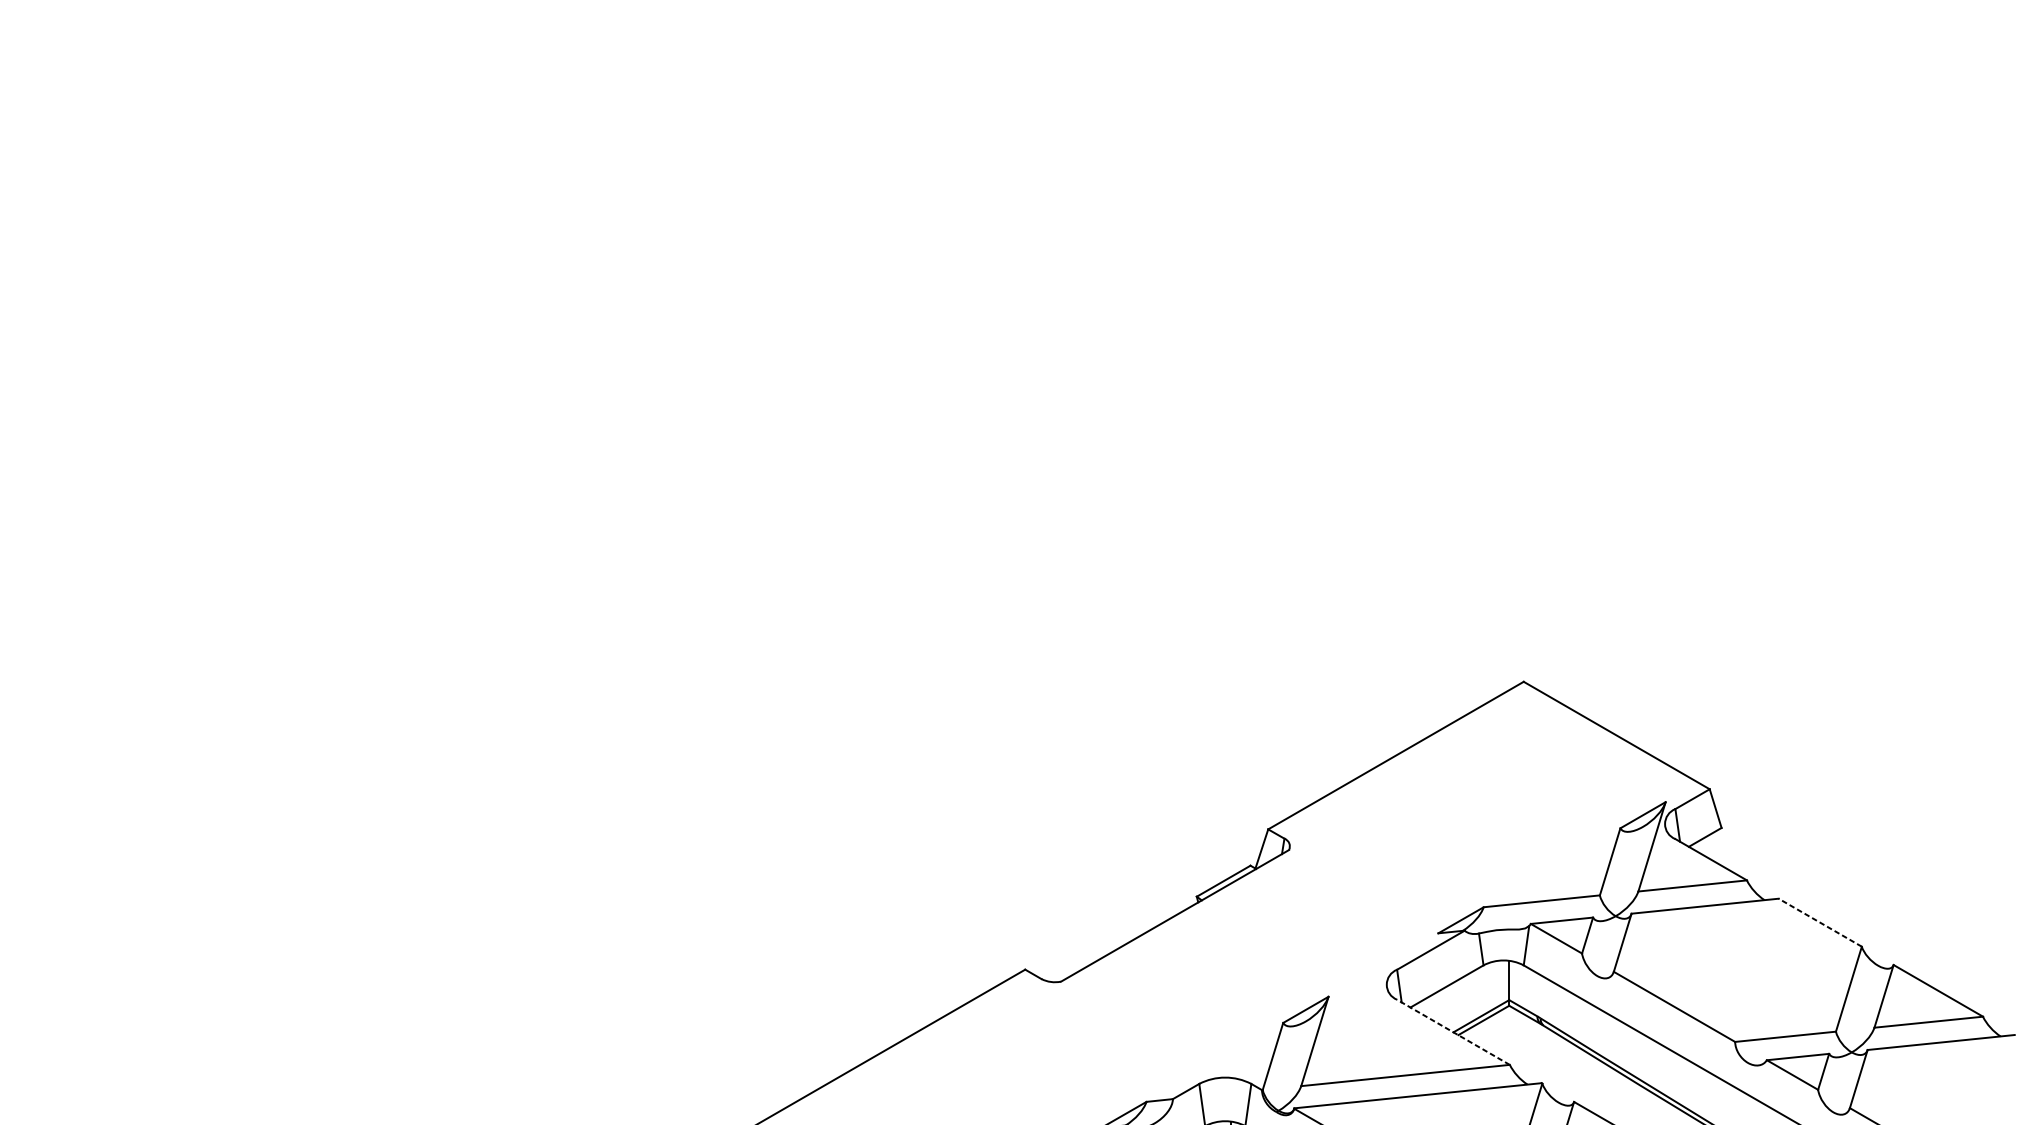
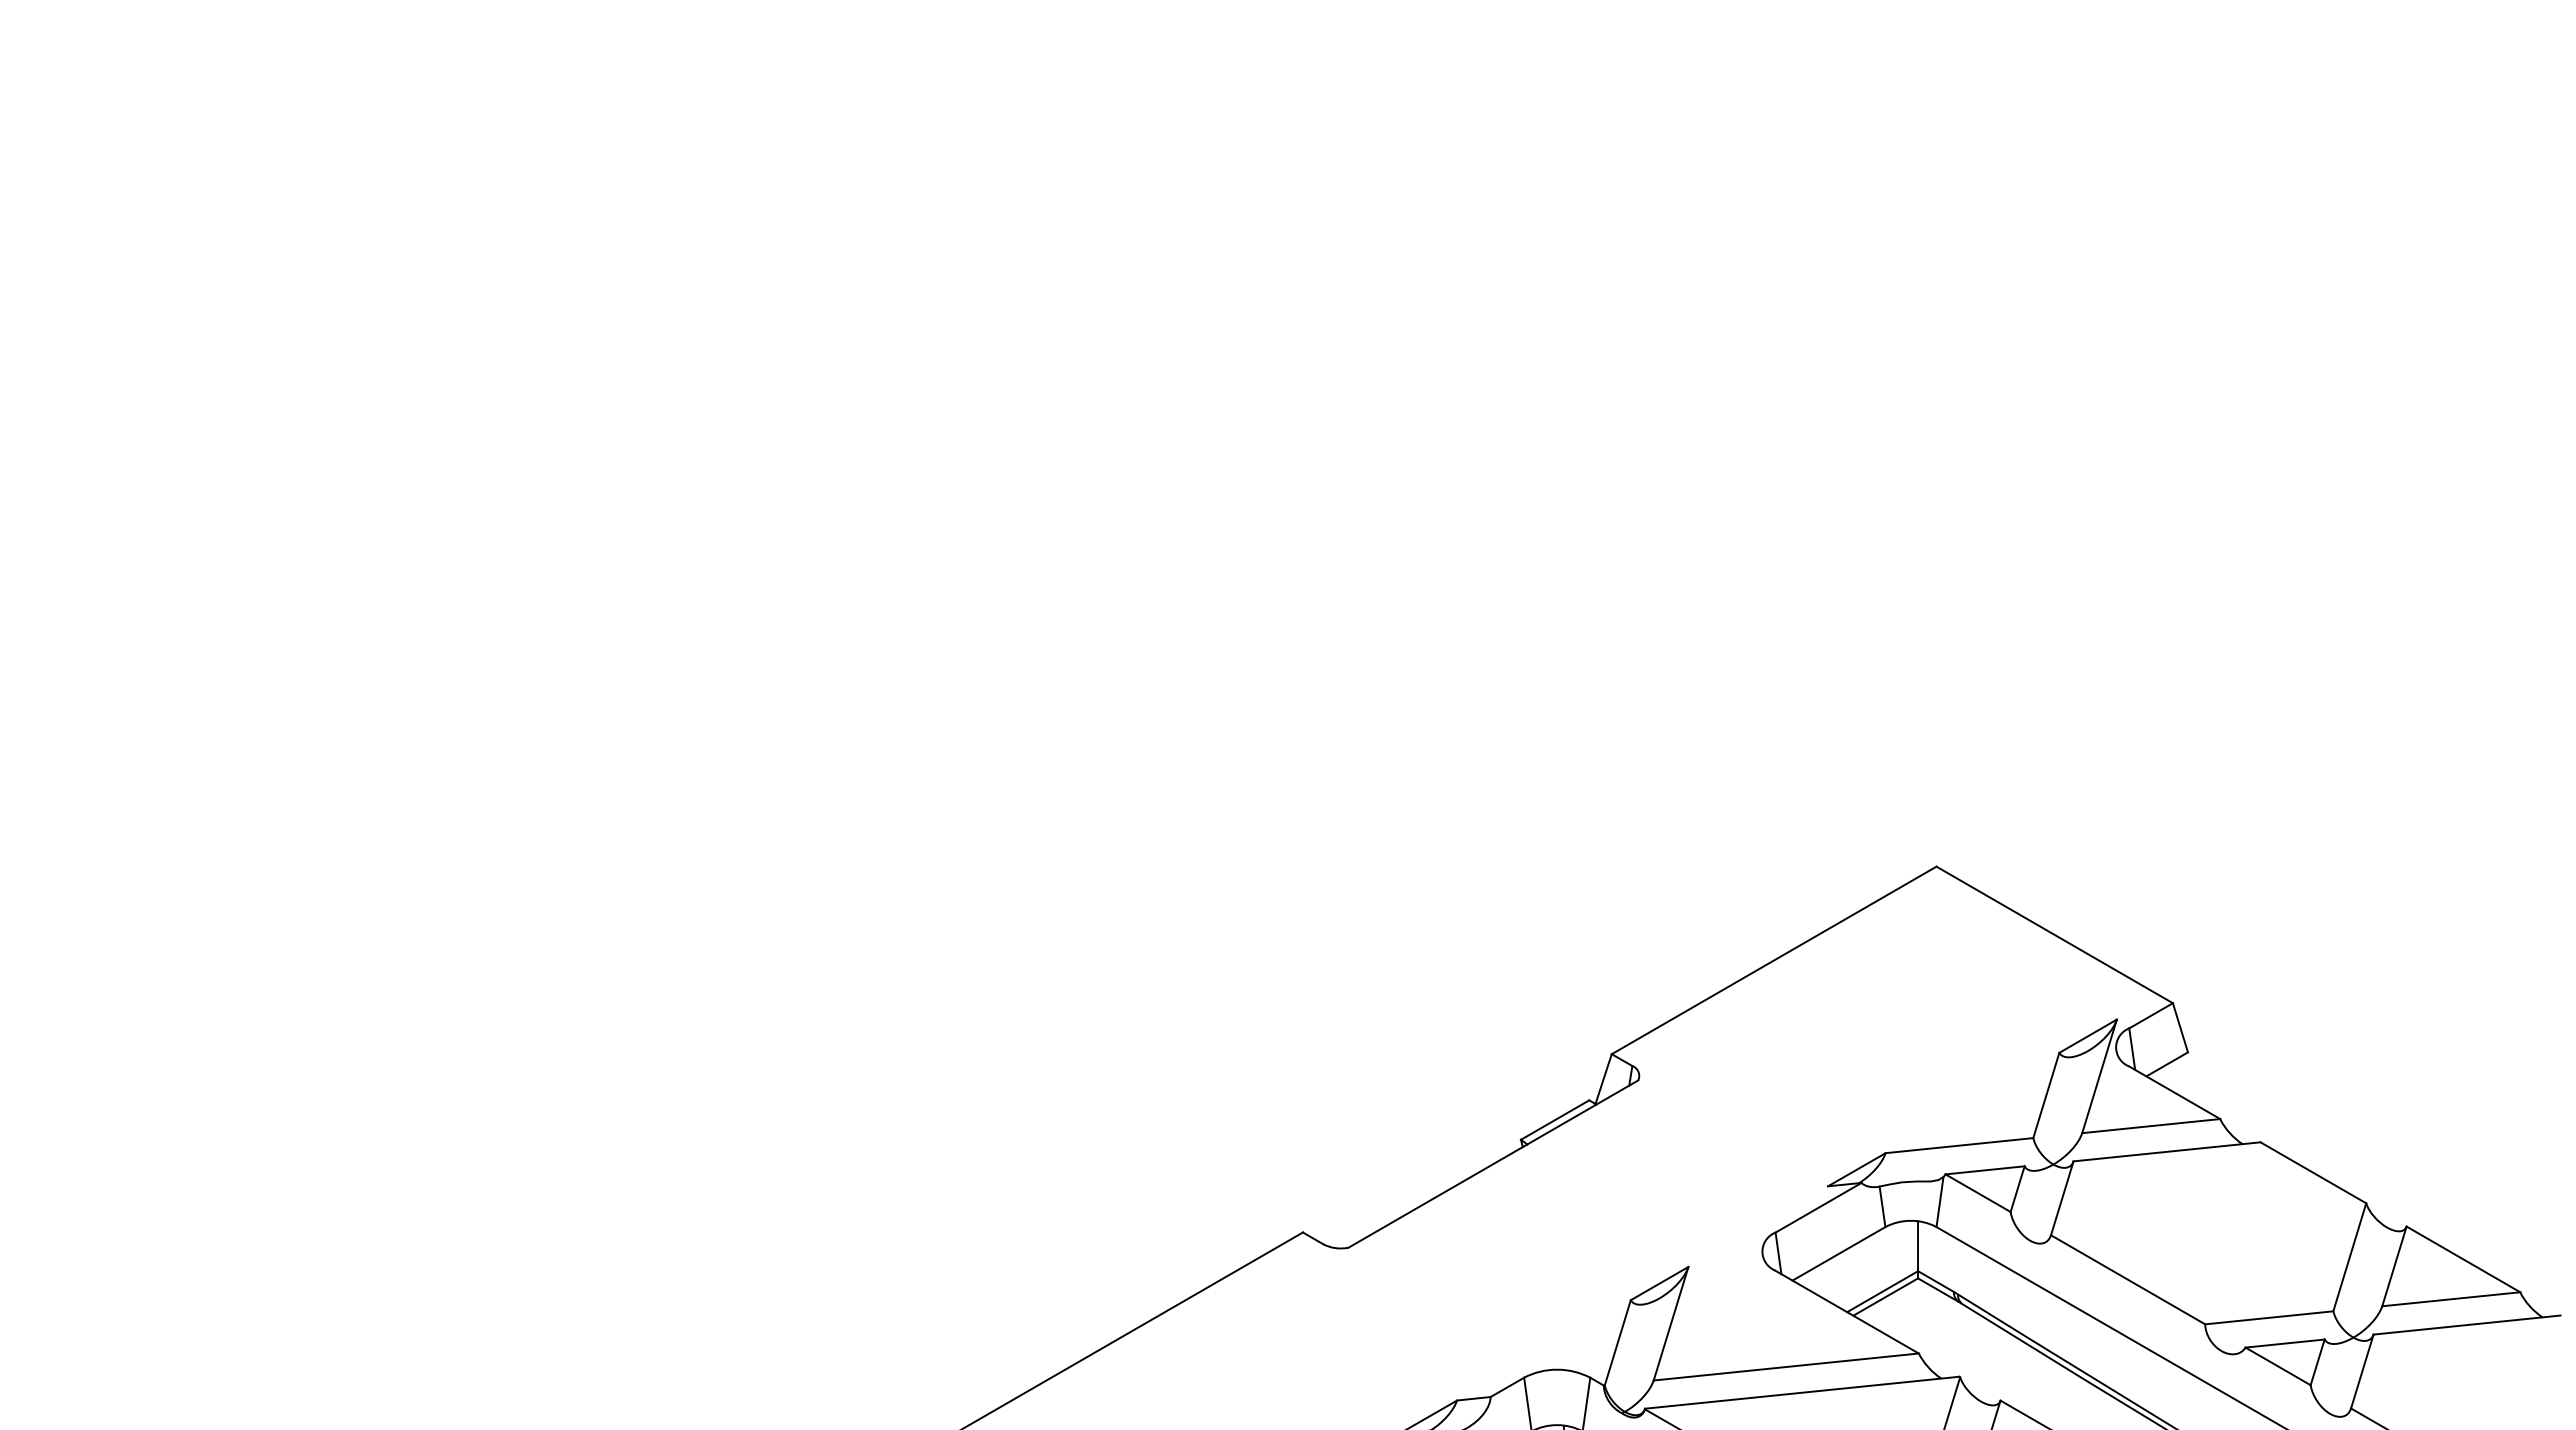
line: (1819, 922) -> (2312, 1172), dashed -> solid
line: (1453, 1032) -> (1847, 1312), dashed -> solid

